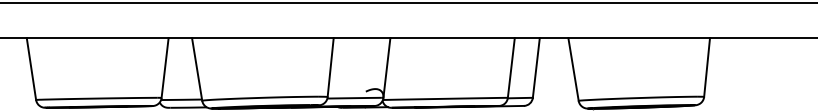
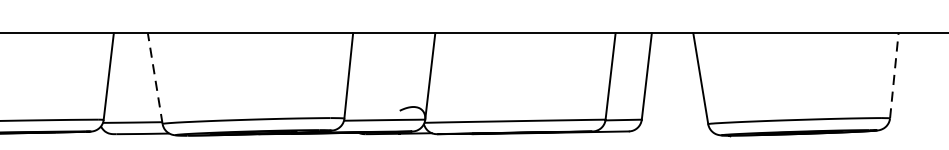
line: (707, 67) -> (894, 75), solid -> dashed
line: (197, 69) -> (155, 78), solid -> dashed

